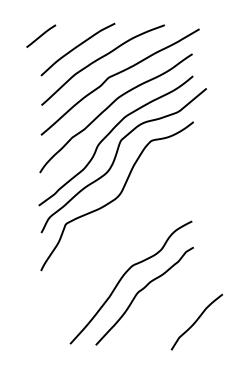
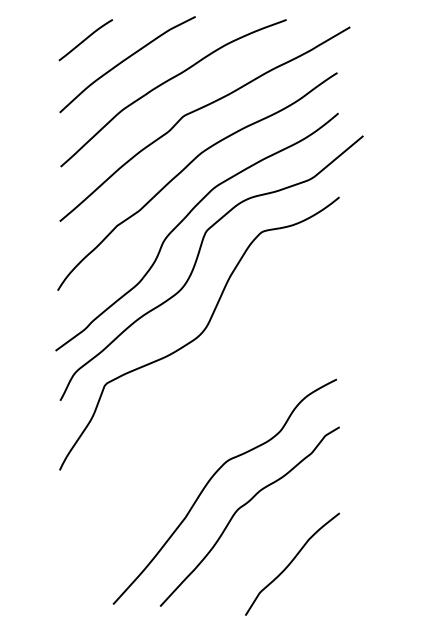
line: (41, 35) -> (86, 38), moved
curve: (196, 321) -> (291, 563), moved

